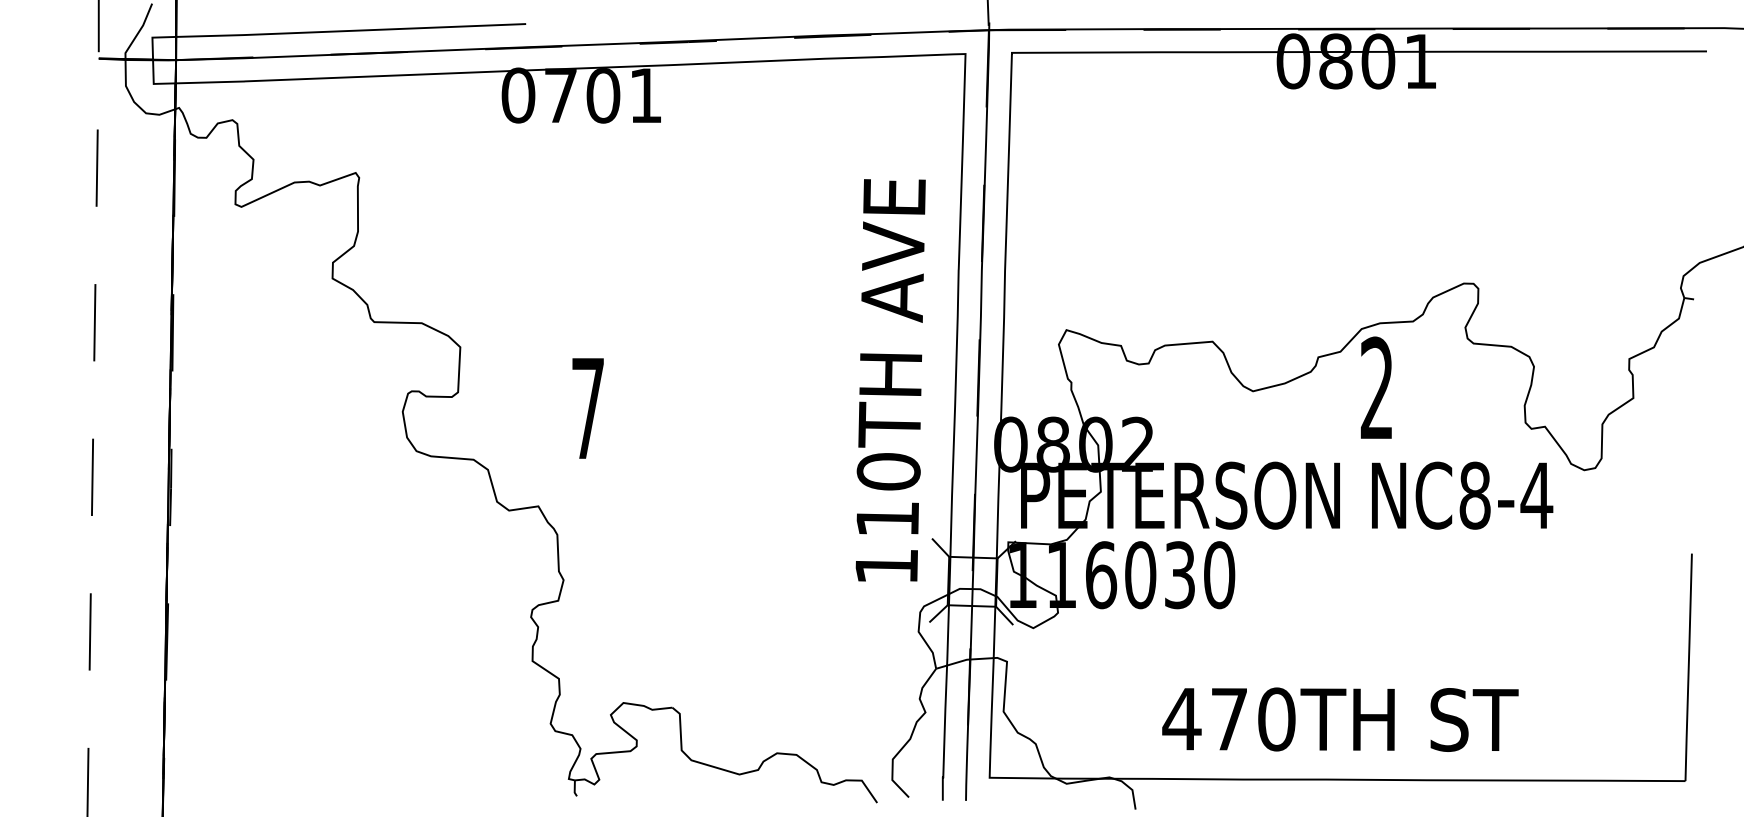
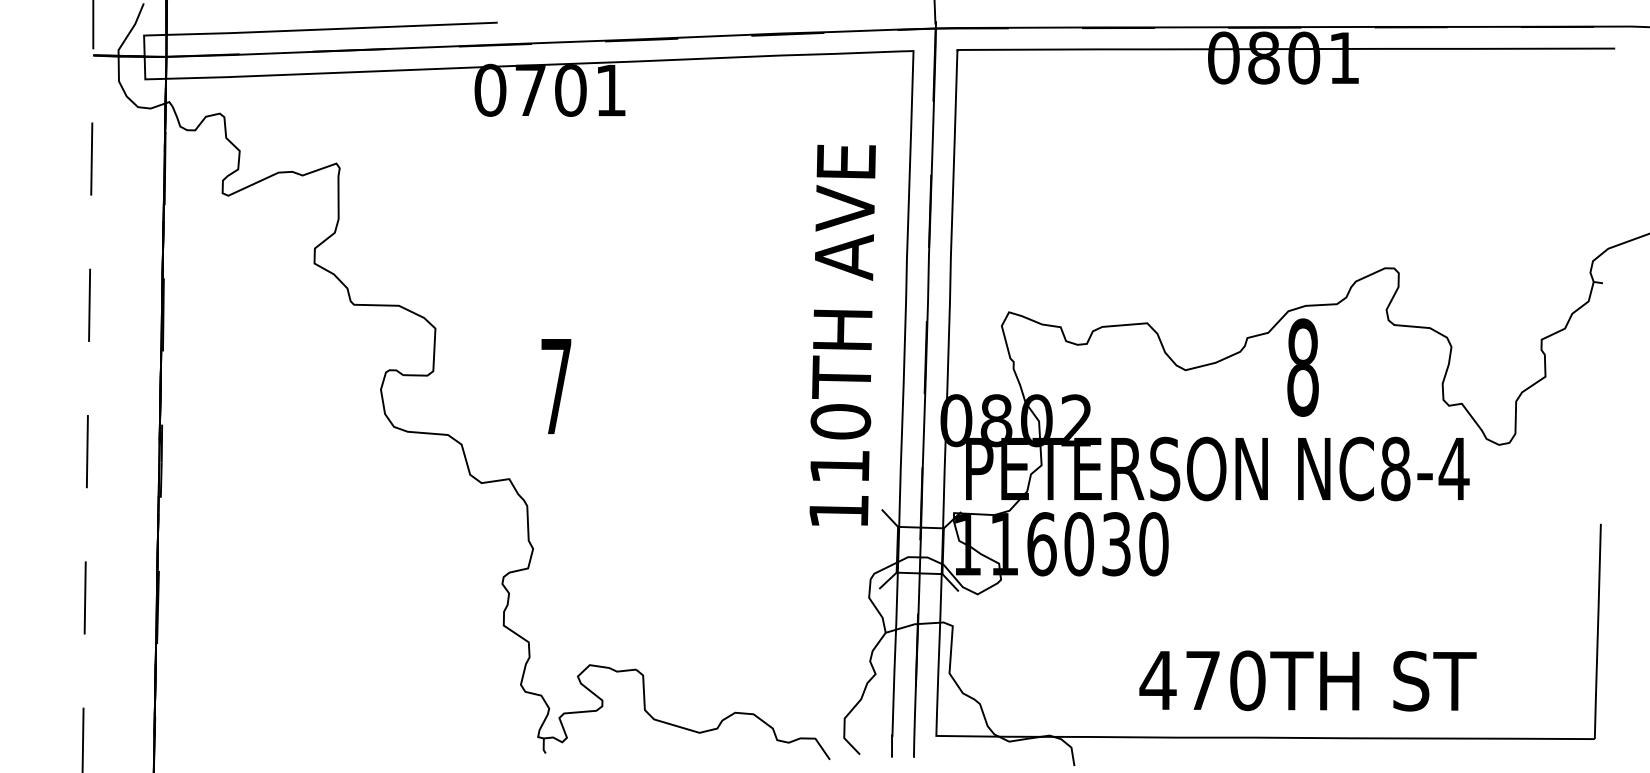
text: (890, 380) -> (842, 335), moved
text: (1376, 388) -> (1302, 367), 2 -> 8
text: (1340, 719) -> (1308, 680), moved

